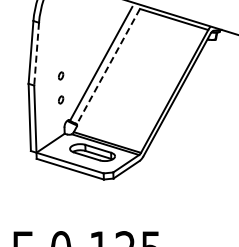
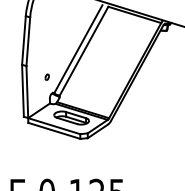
line: (36, 54) -> (28, 42), dashed -> solid
line: (108, 66) -> (83, 51), dashed -> solid
part: (61, 75) -> (47, 58), removed

